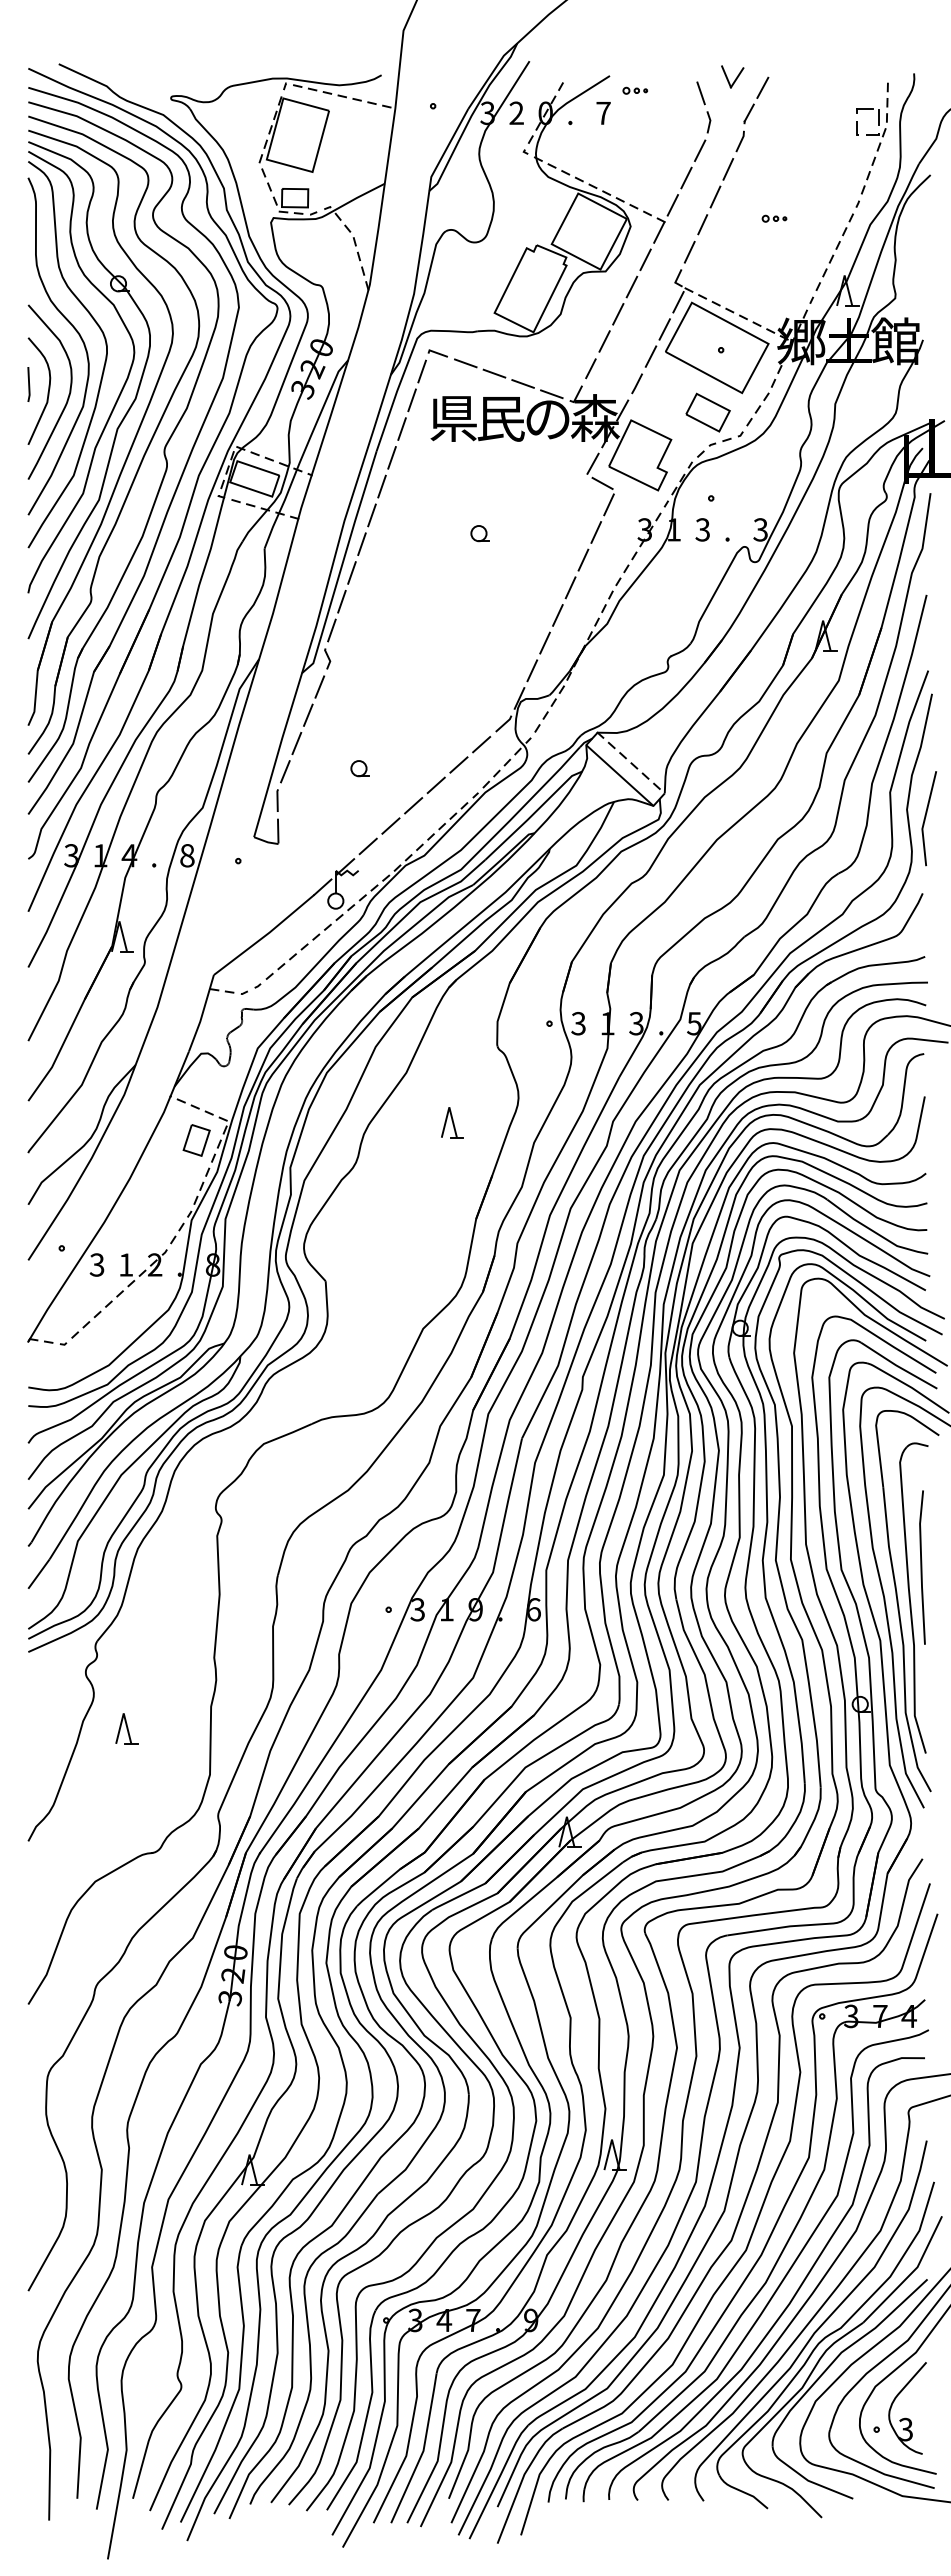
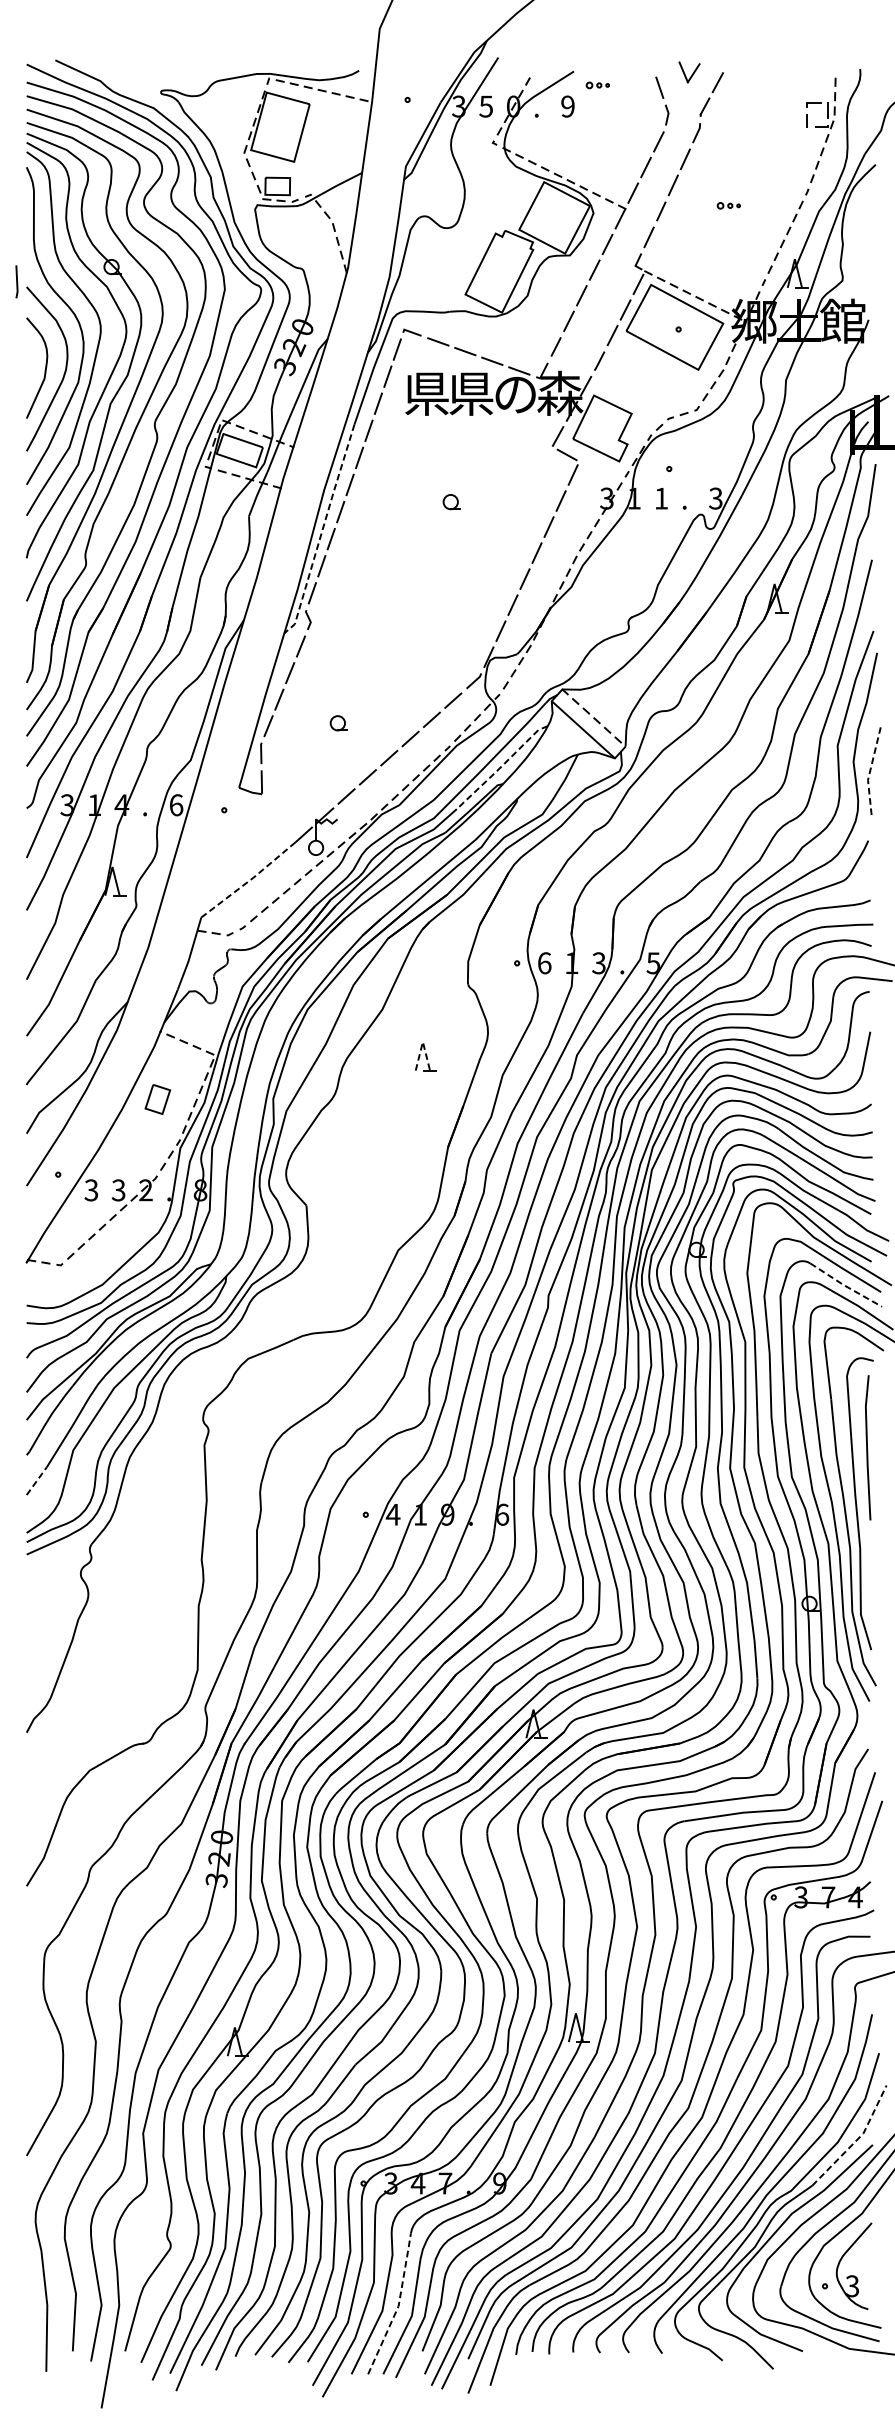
text: (516, 113) -> (486, 106), 2 -> 5
text: (603, 113) -> (567, 106), 7 -> 9
line: (28, 384) -> (16, 281), moved
part: (707, 412) -> (665, 388), removed
text: (500, 418) -> (471, 393), 民 -> 県
text: (702, 529) -> (661, 498), 3 -> 1
line: (342, 564) -> (322, 531), solid -> dashed
line: (533, 814) -> (502, 766), solid -> dashed
line: (924, 818) -> (870, 770), solid -> dashed
text: (187, 855) -> (176, 805), 8 -> 6
line: (265, 935) -> (249, 880), solid -> dashed
text: (578, 1023) -> (544, 963), 3 -> 6
line: (449, 1107) -> (423, 1042), solid -> dashed
part: (196, 1140) -> (157, 1099), moved
text: (125, 1264) -> (118, 1189), 1 -> 3
line: (898, 1366) -> (845, 1285), solid -> dashed
line: (922, 1567) -> (868, 1447), moved
line: (39, 1573) -> (37, 1480), solid -> dashed
text: (417, 1609) -> (392, 1514), 3 -> 4
part: (126, 1728) -> (119, 1626), removed
line: (910, 2274) -> (856, 2140), solid -> dashed
line: (423, 2450) -> (398, 2305), solid -> dashed

